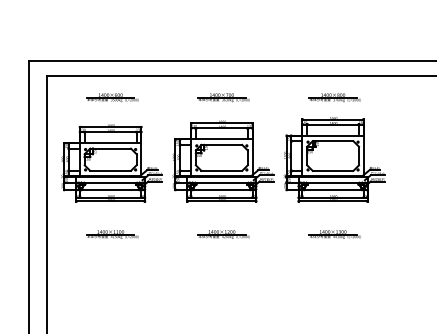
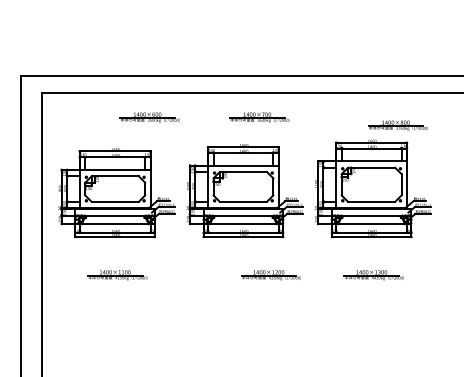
part: (112, 97) -> (149, 117), moved
part: (223, 97) -> (259, 117), moved
part: (334, 97) -> (397, 125), moved
part: (223, 234) -> (270, 275), moved

